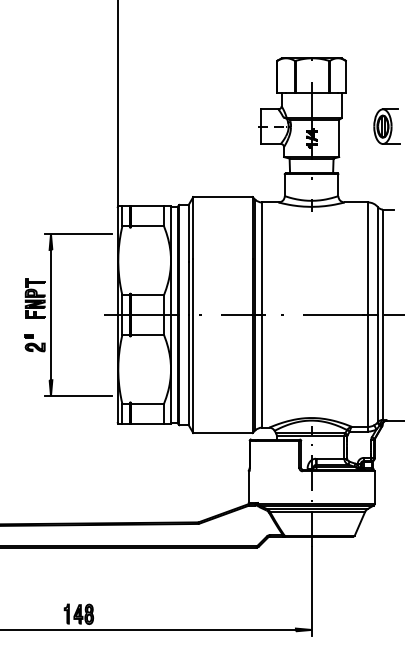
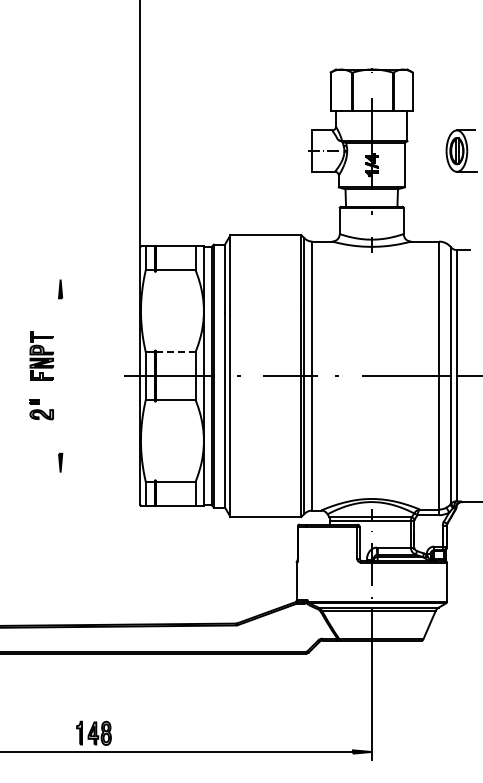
line: (78, 234) -> (93, 279), removed
line: (147, 295) -> (175, 352), solid -> dashed
line: (50, 314) -> (60, 375), removed
line: (78, 395) -> (93, 472), removed

